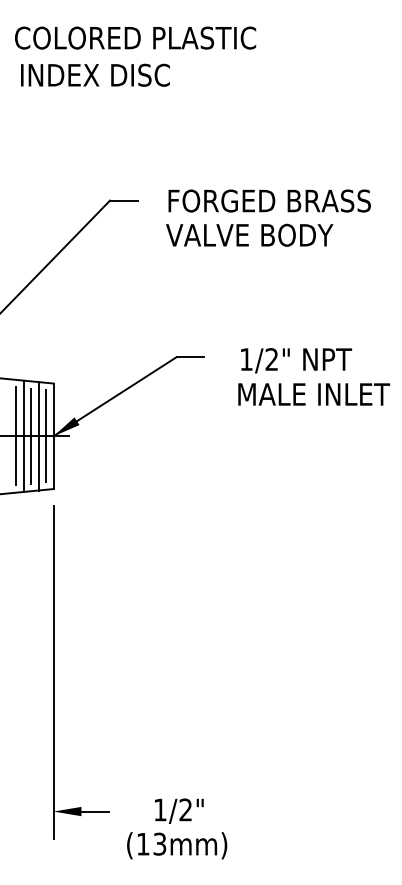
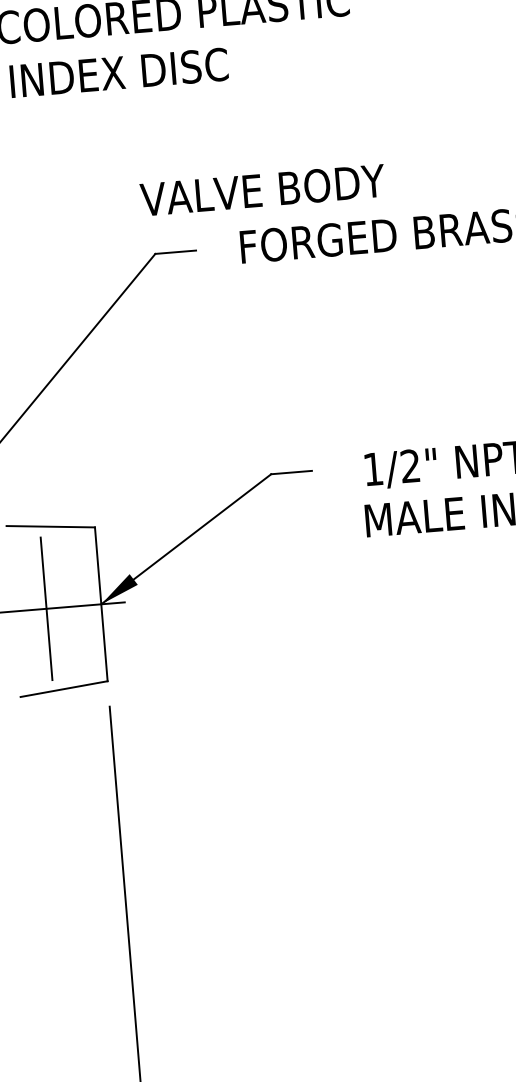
text: (249, 234) -> (262, 189), moved
line: (23, 435) -> (57, 606), removed
line: (31, 435) -> (69, 605), removed
line: (38, 436) -> (79, 606), removed
line: (46, 436) -> (91, 605), removed

